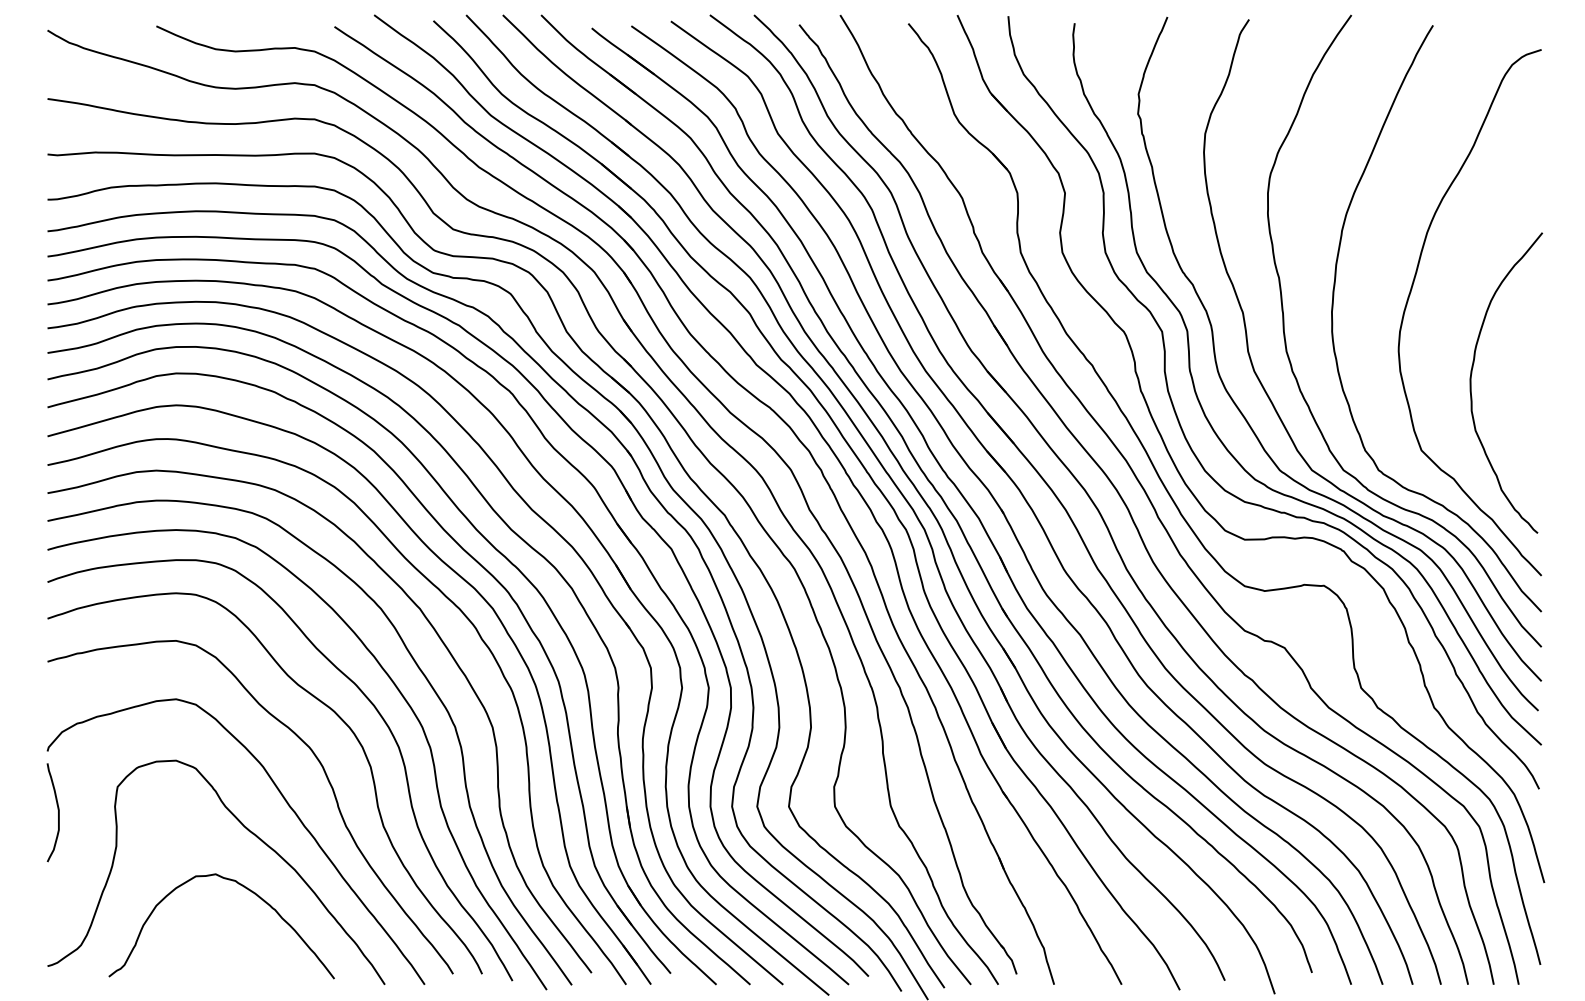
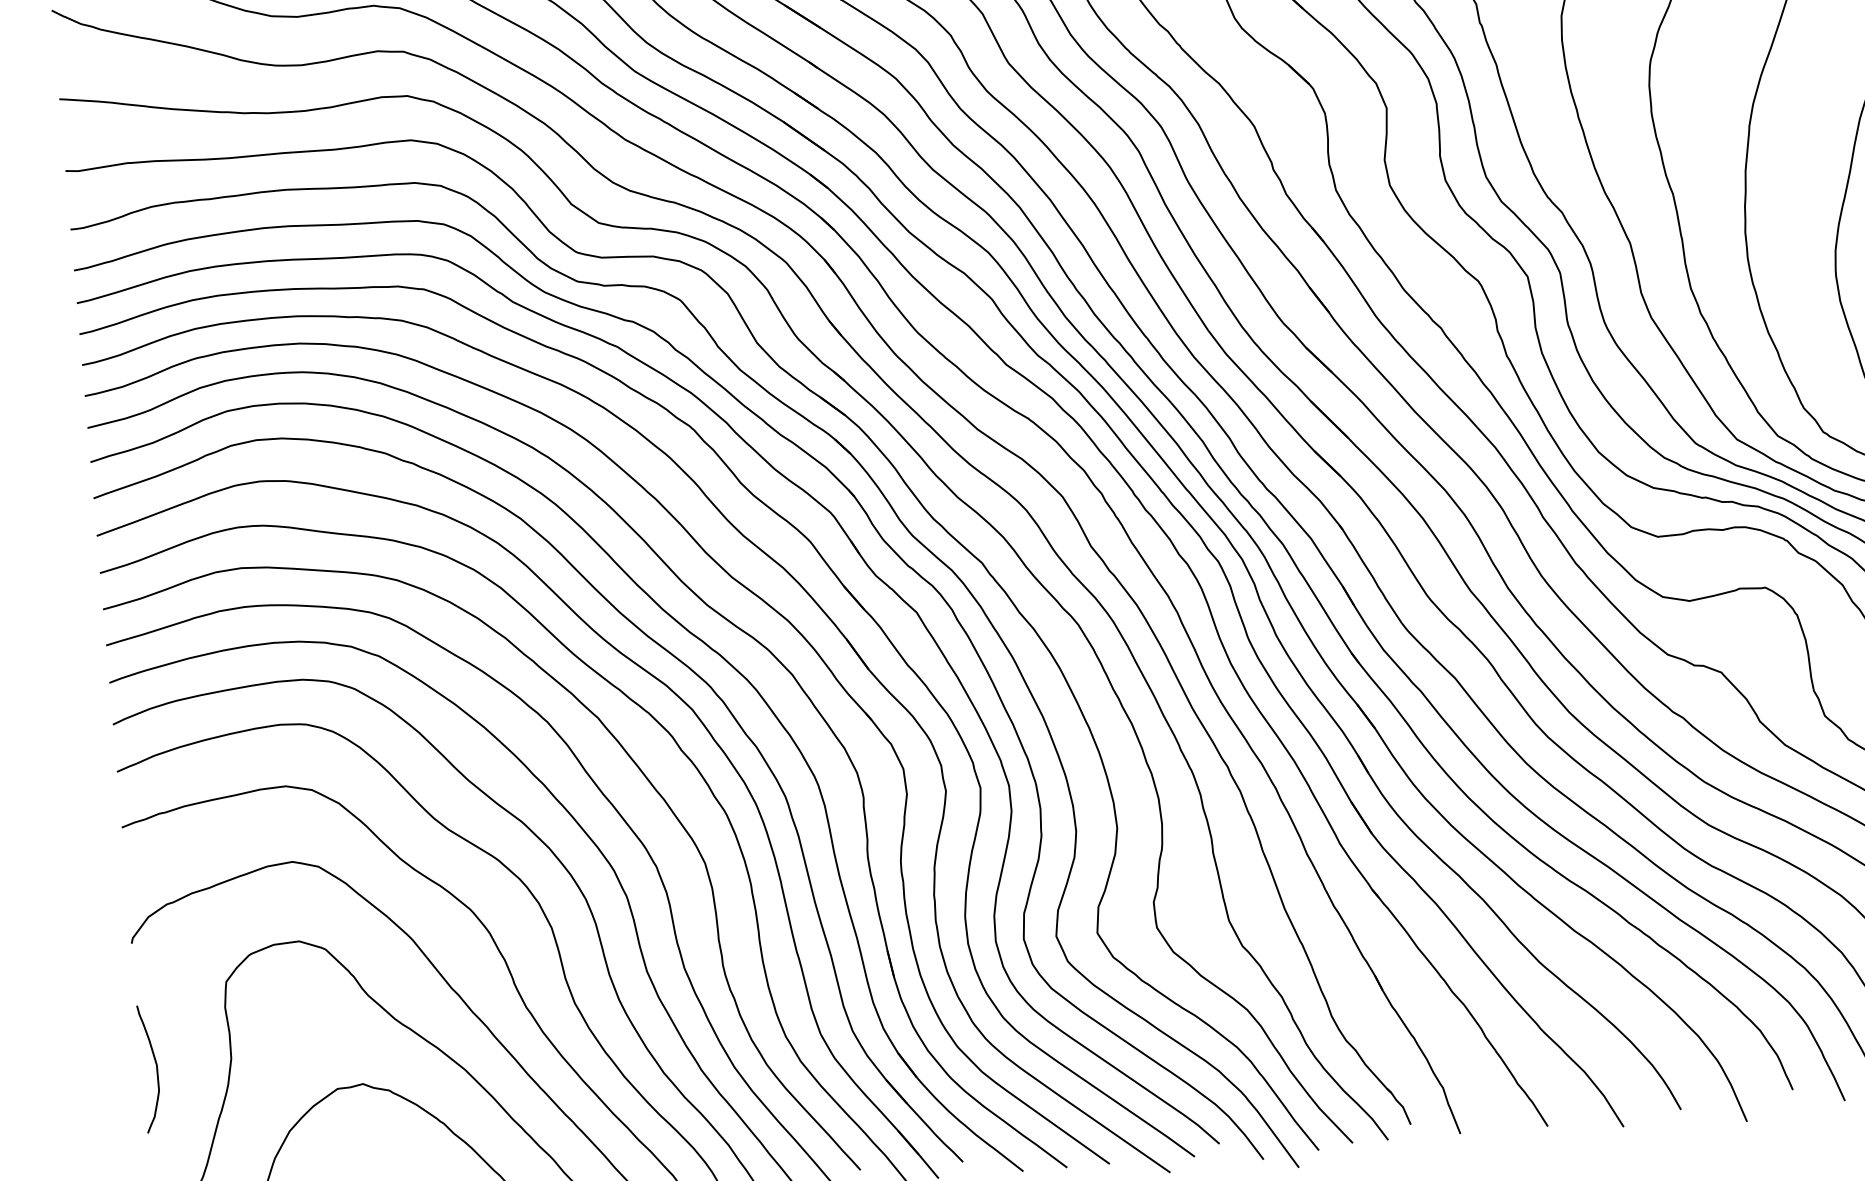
curve: (57, 809) -> (155, 1064), moved

